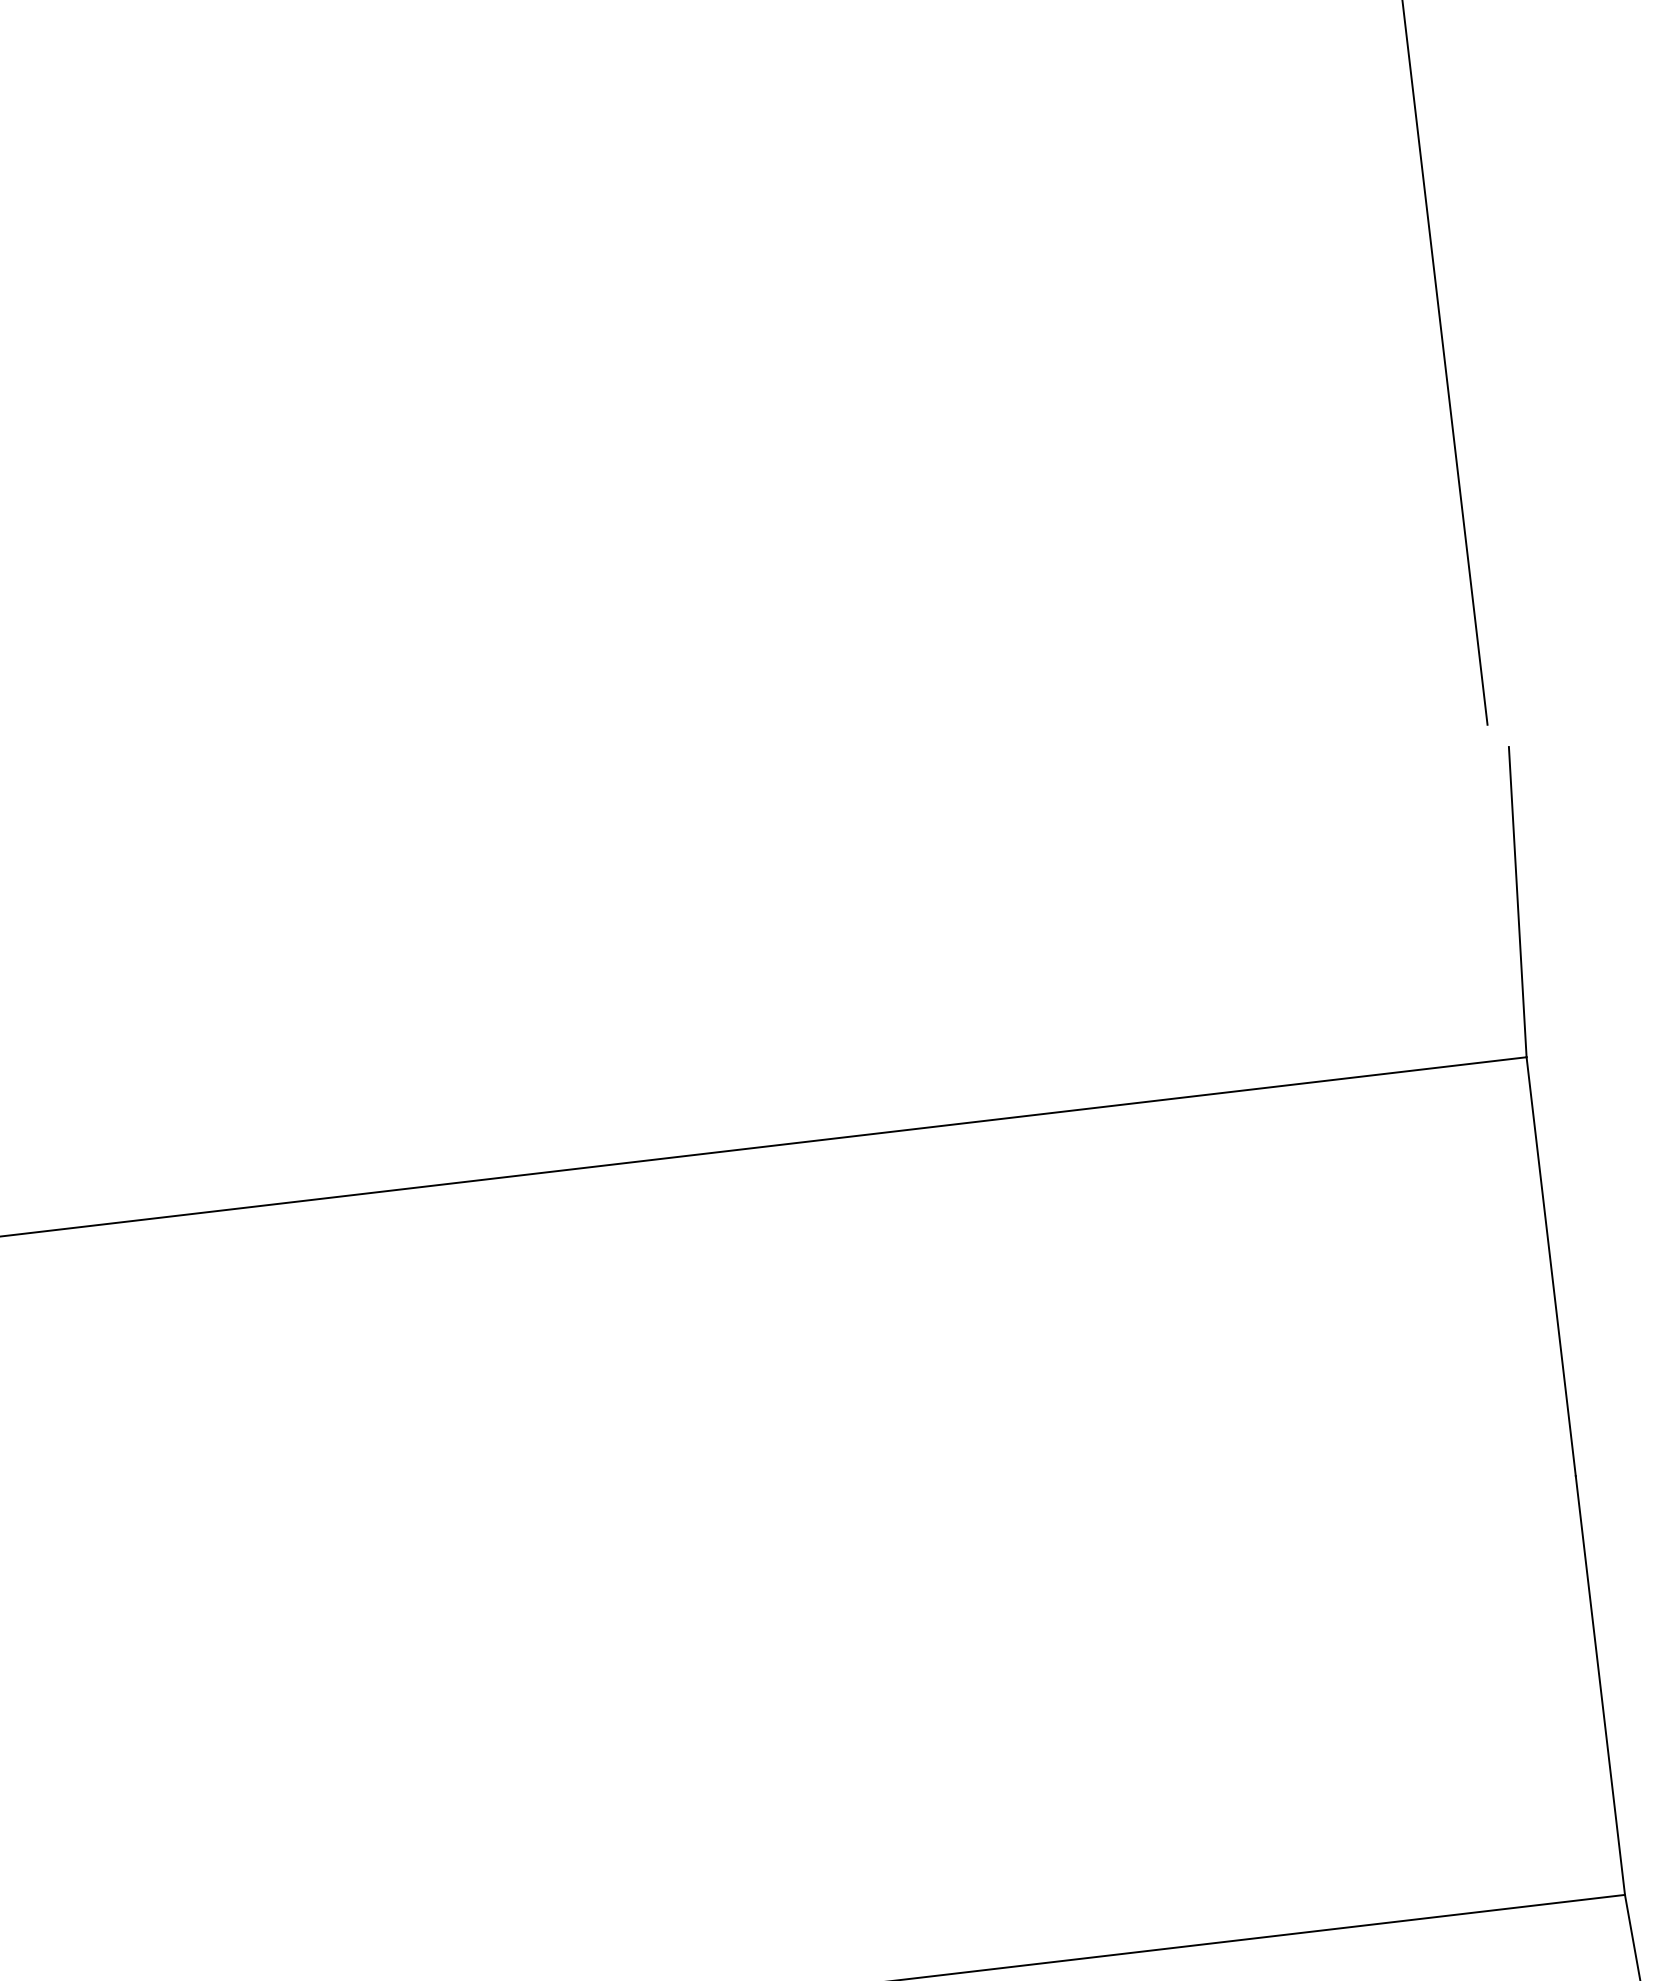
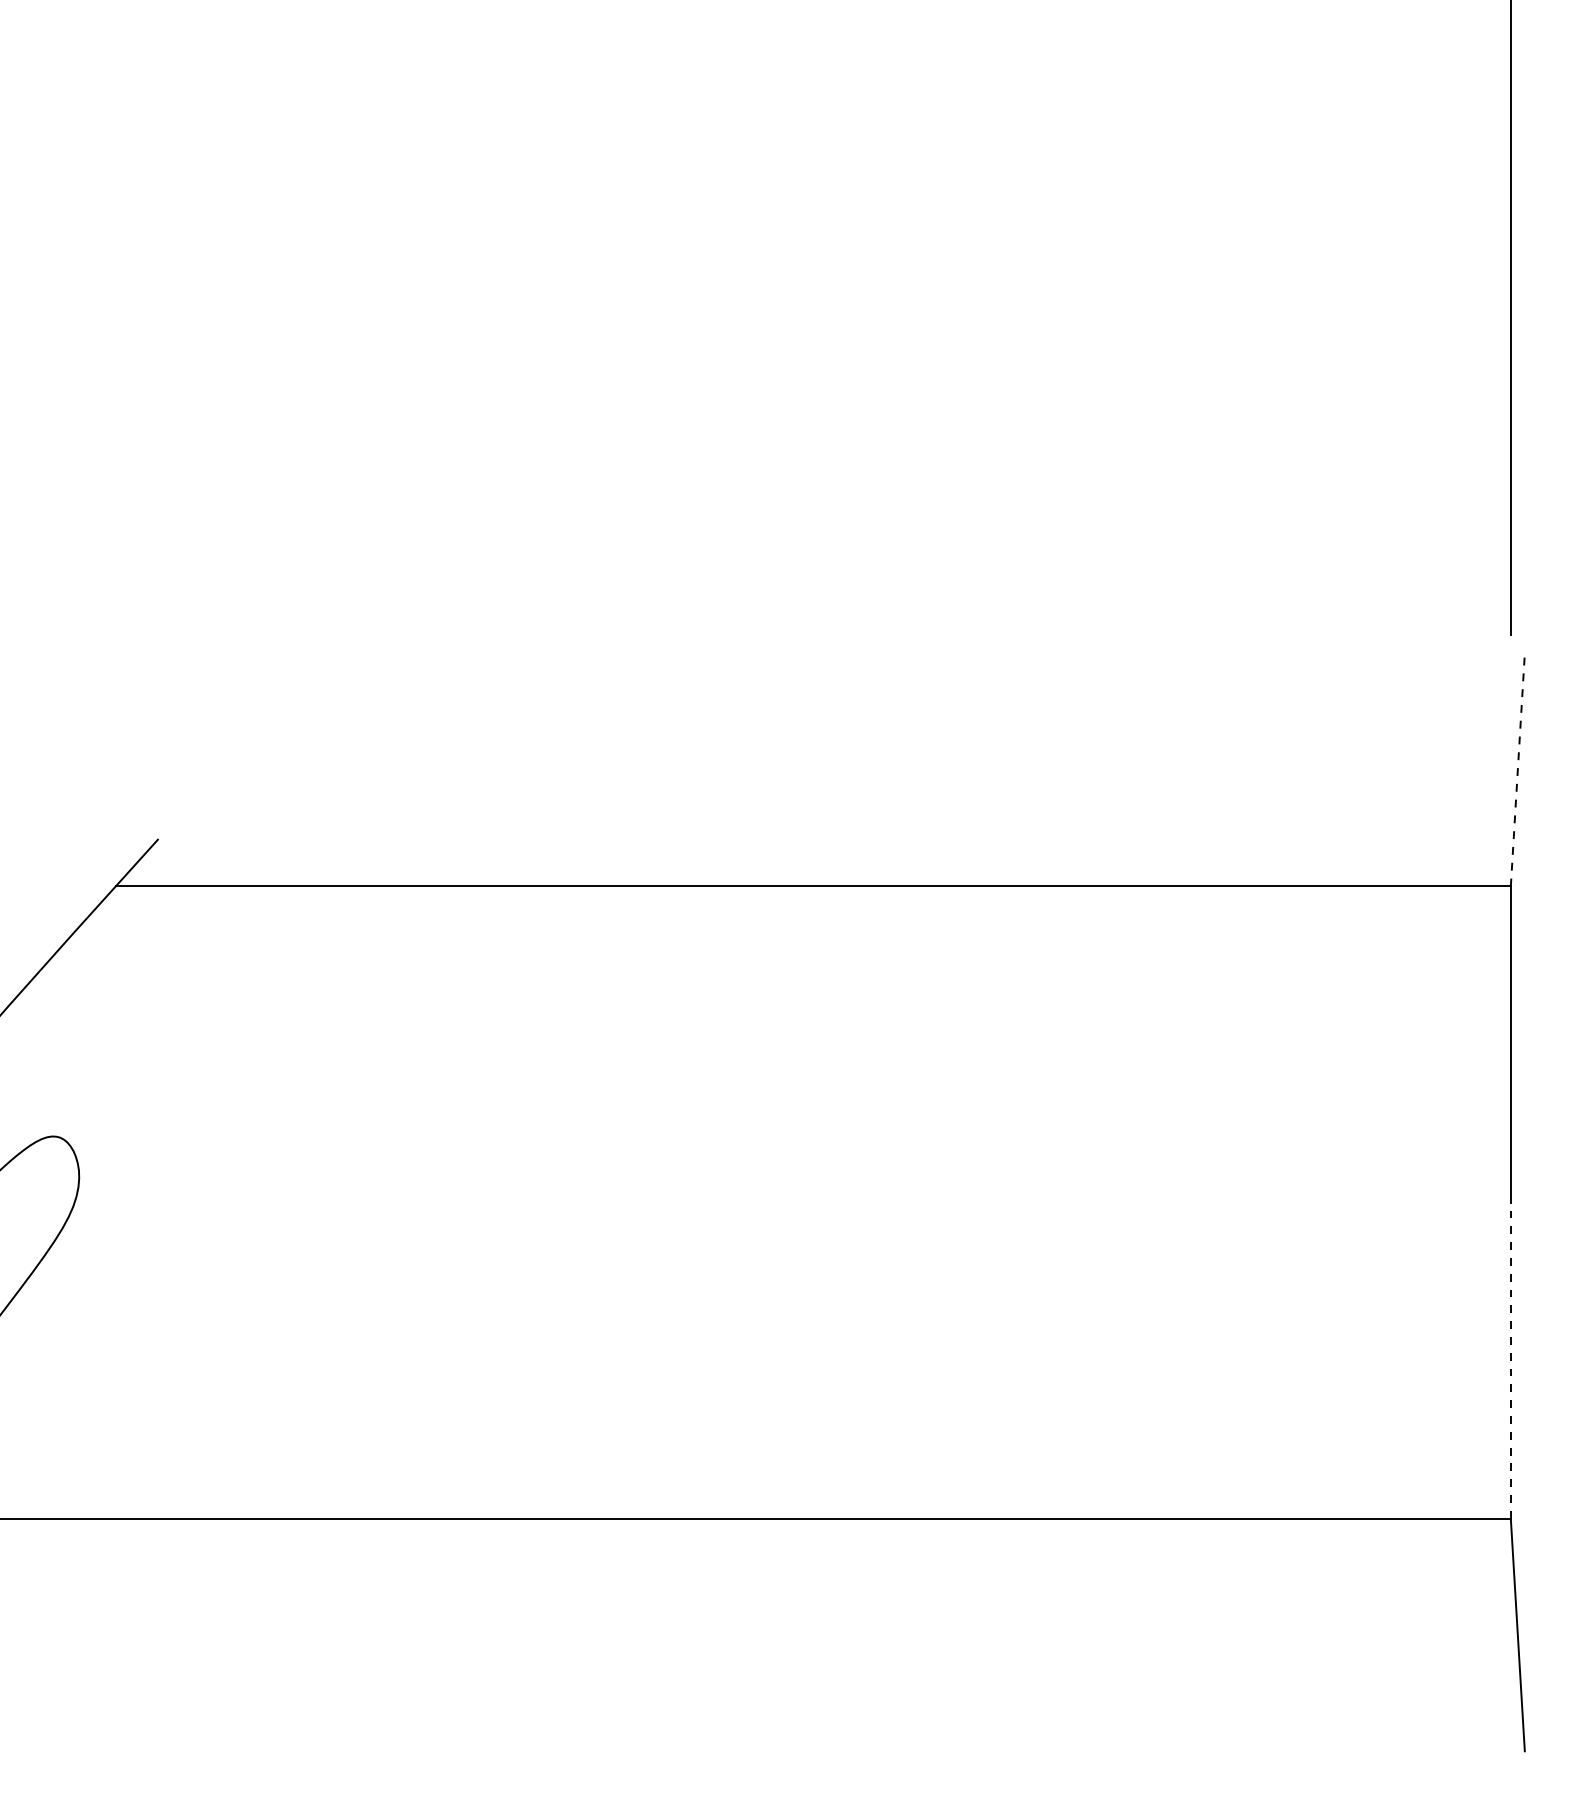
line: (1517, 901) -> (1517, 769), solid -> dashed
line: (1599, 1685) -> (1510, 1360), solid -> dashed

